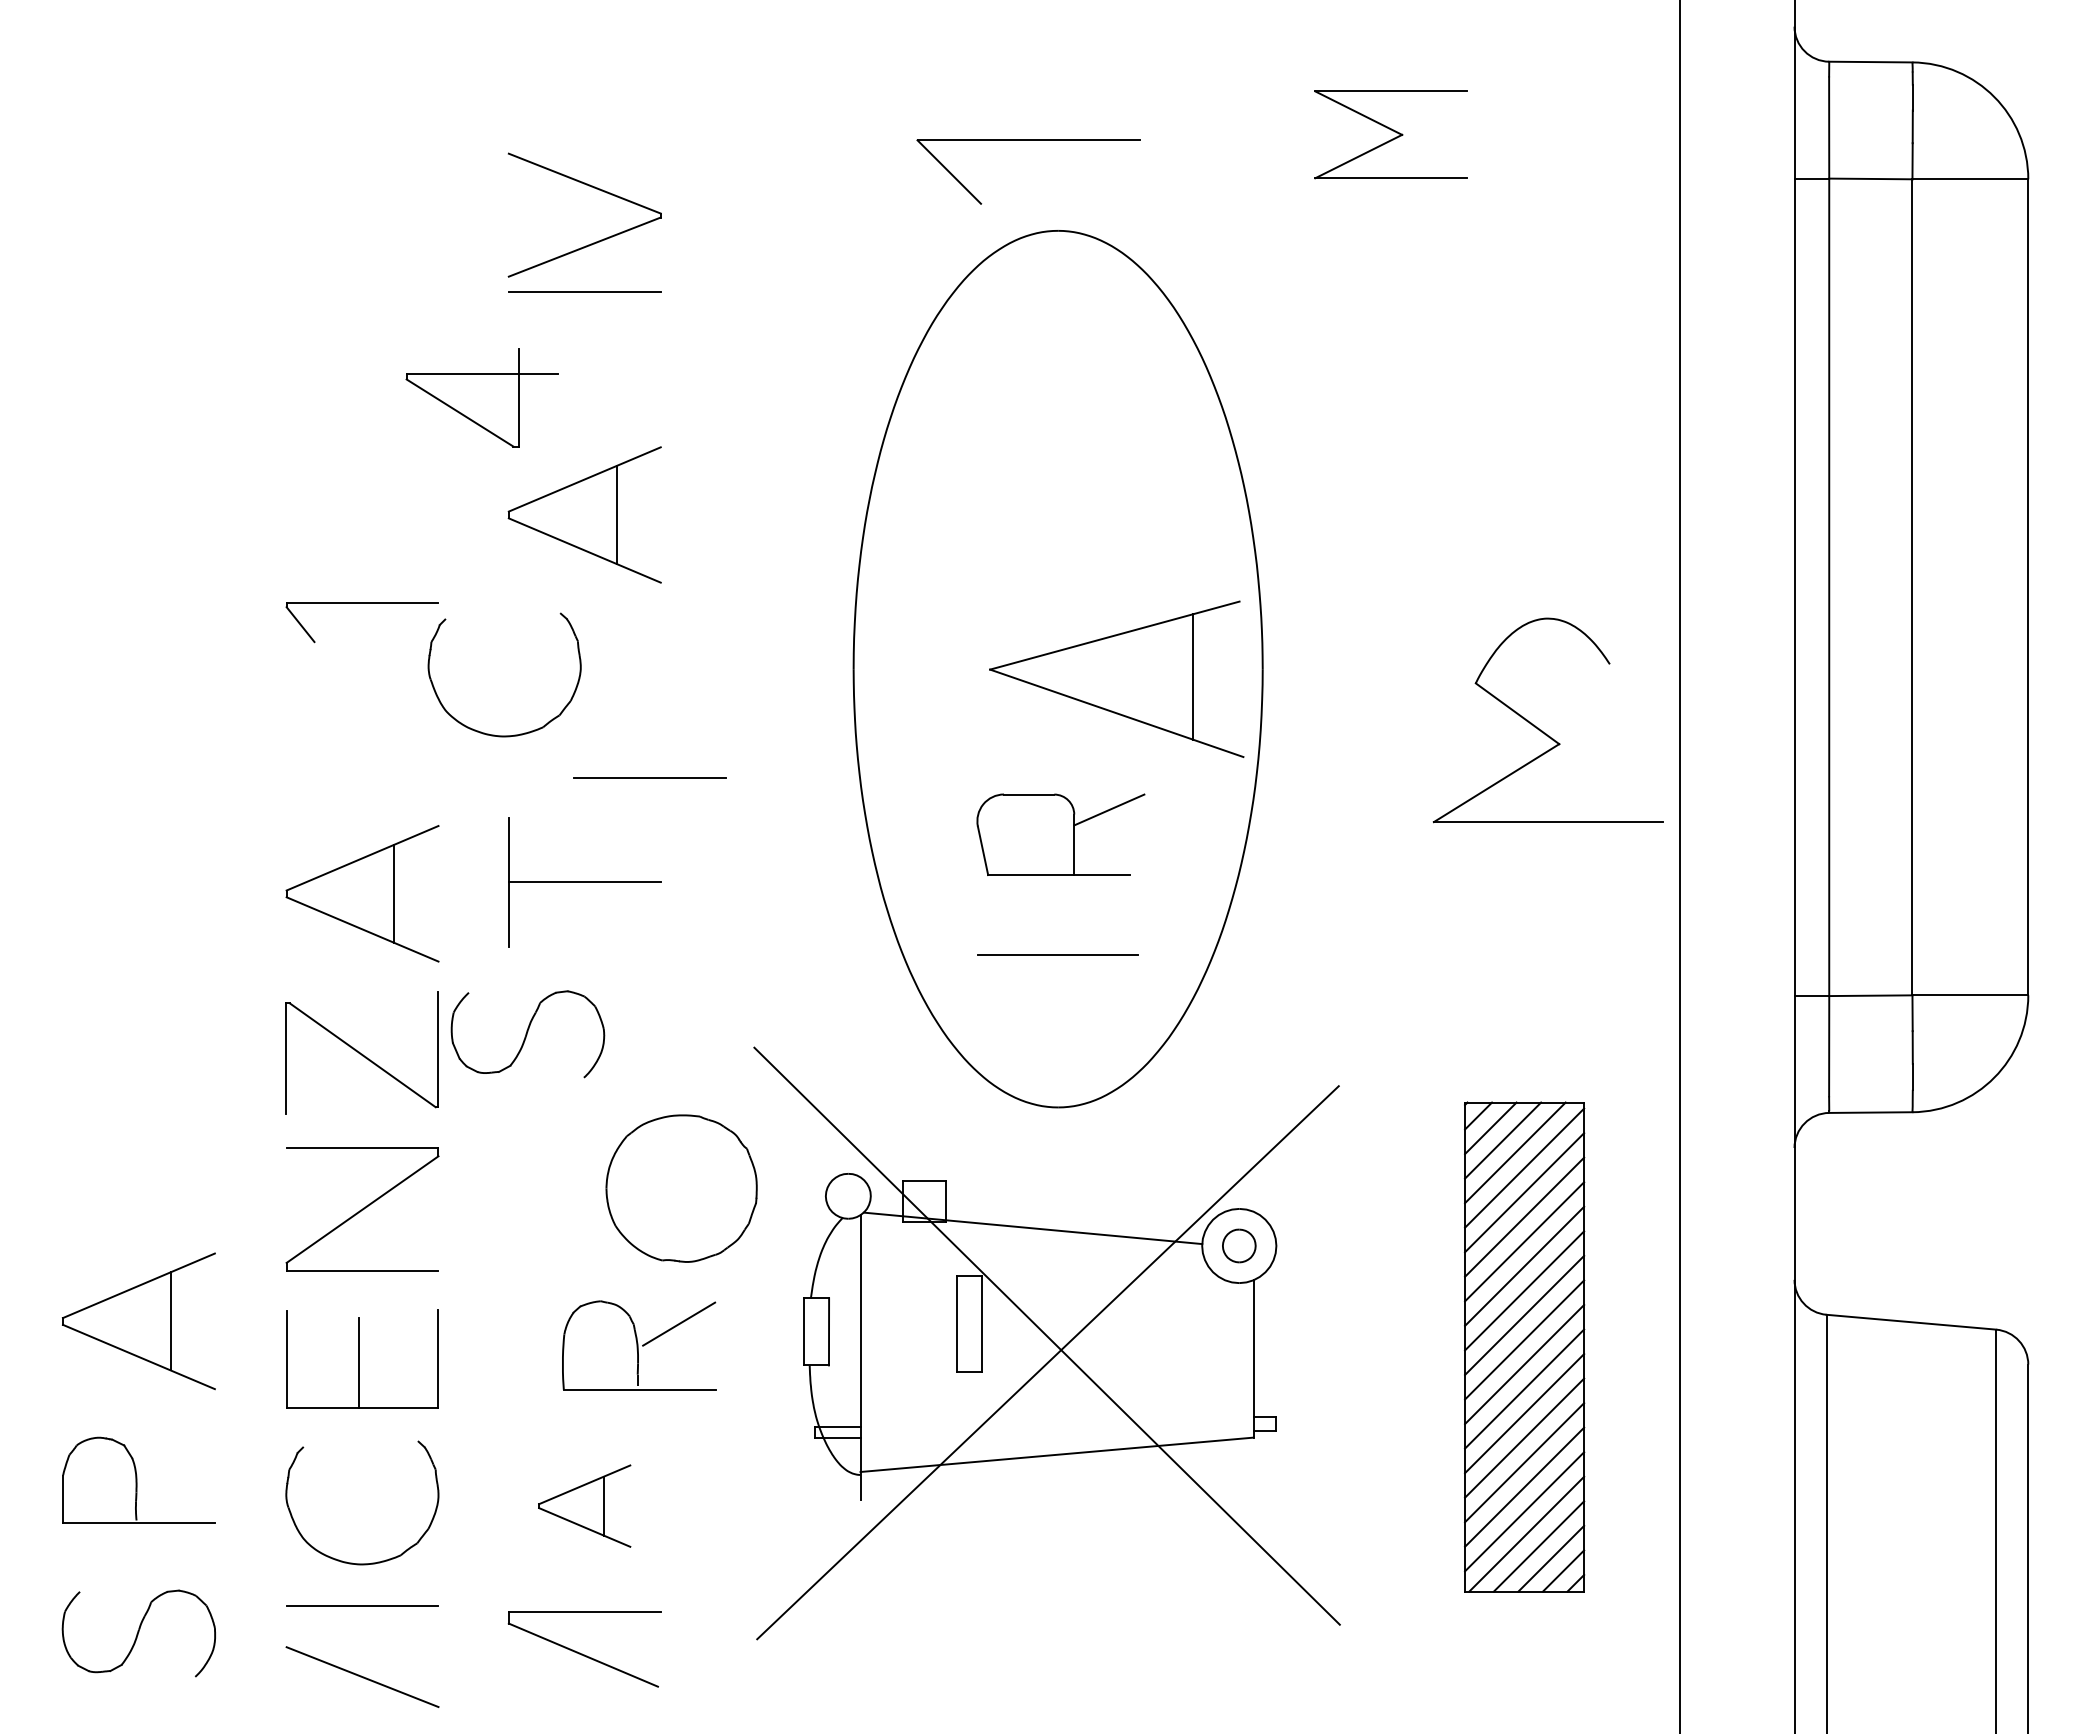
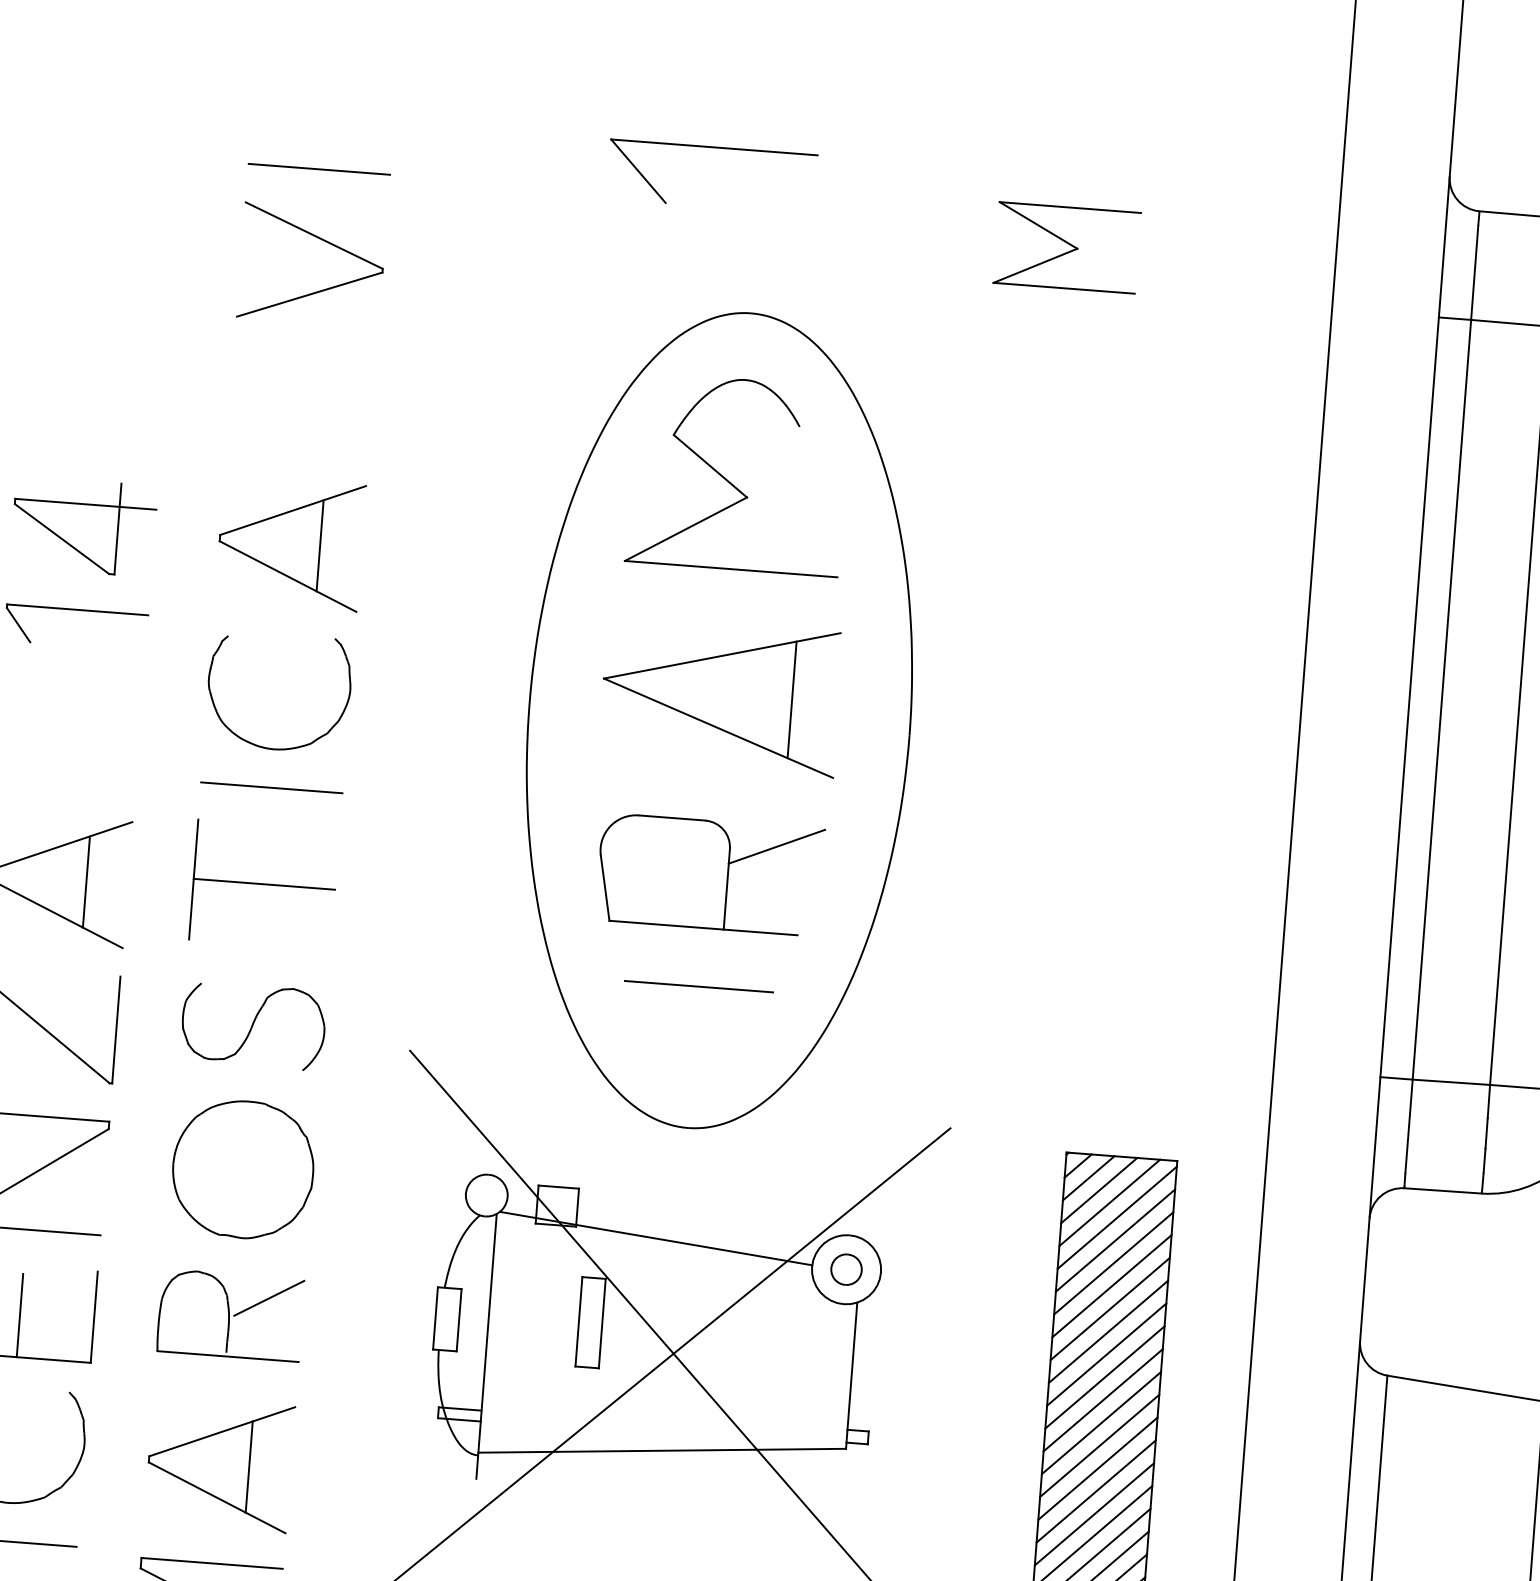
part: (1028, 140) -> (714, 147), moved
line: (584, 291) -> (319, 168), moved
part: (481, 397) -> (83, 526), moved
part: (1116, 678) -> (720, 695), moved
part: (1542, 730) -> (732, 483), moved
part: (494, 734) -> (265, 746), moved
line: (649, 777) -> (271, 787), moved
part: (1060, 834) -> (709, 874), size x1.43
part: (527, 1034) -> (253, 1026), moved
part: (681, 1188) -> (243, 1169), moved
part: (639, 1345) -> (230, 1315), moved
part: (584, 1505) -> (219, 1464), size x1.67

